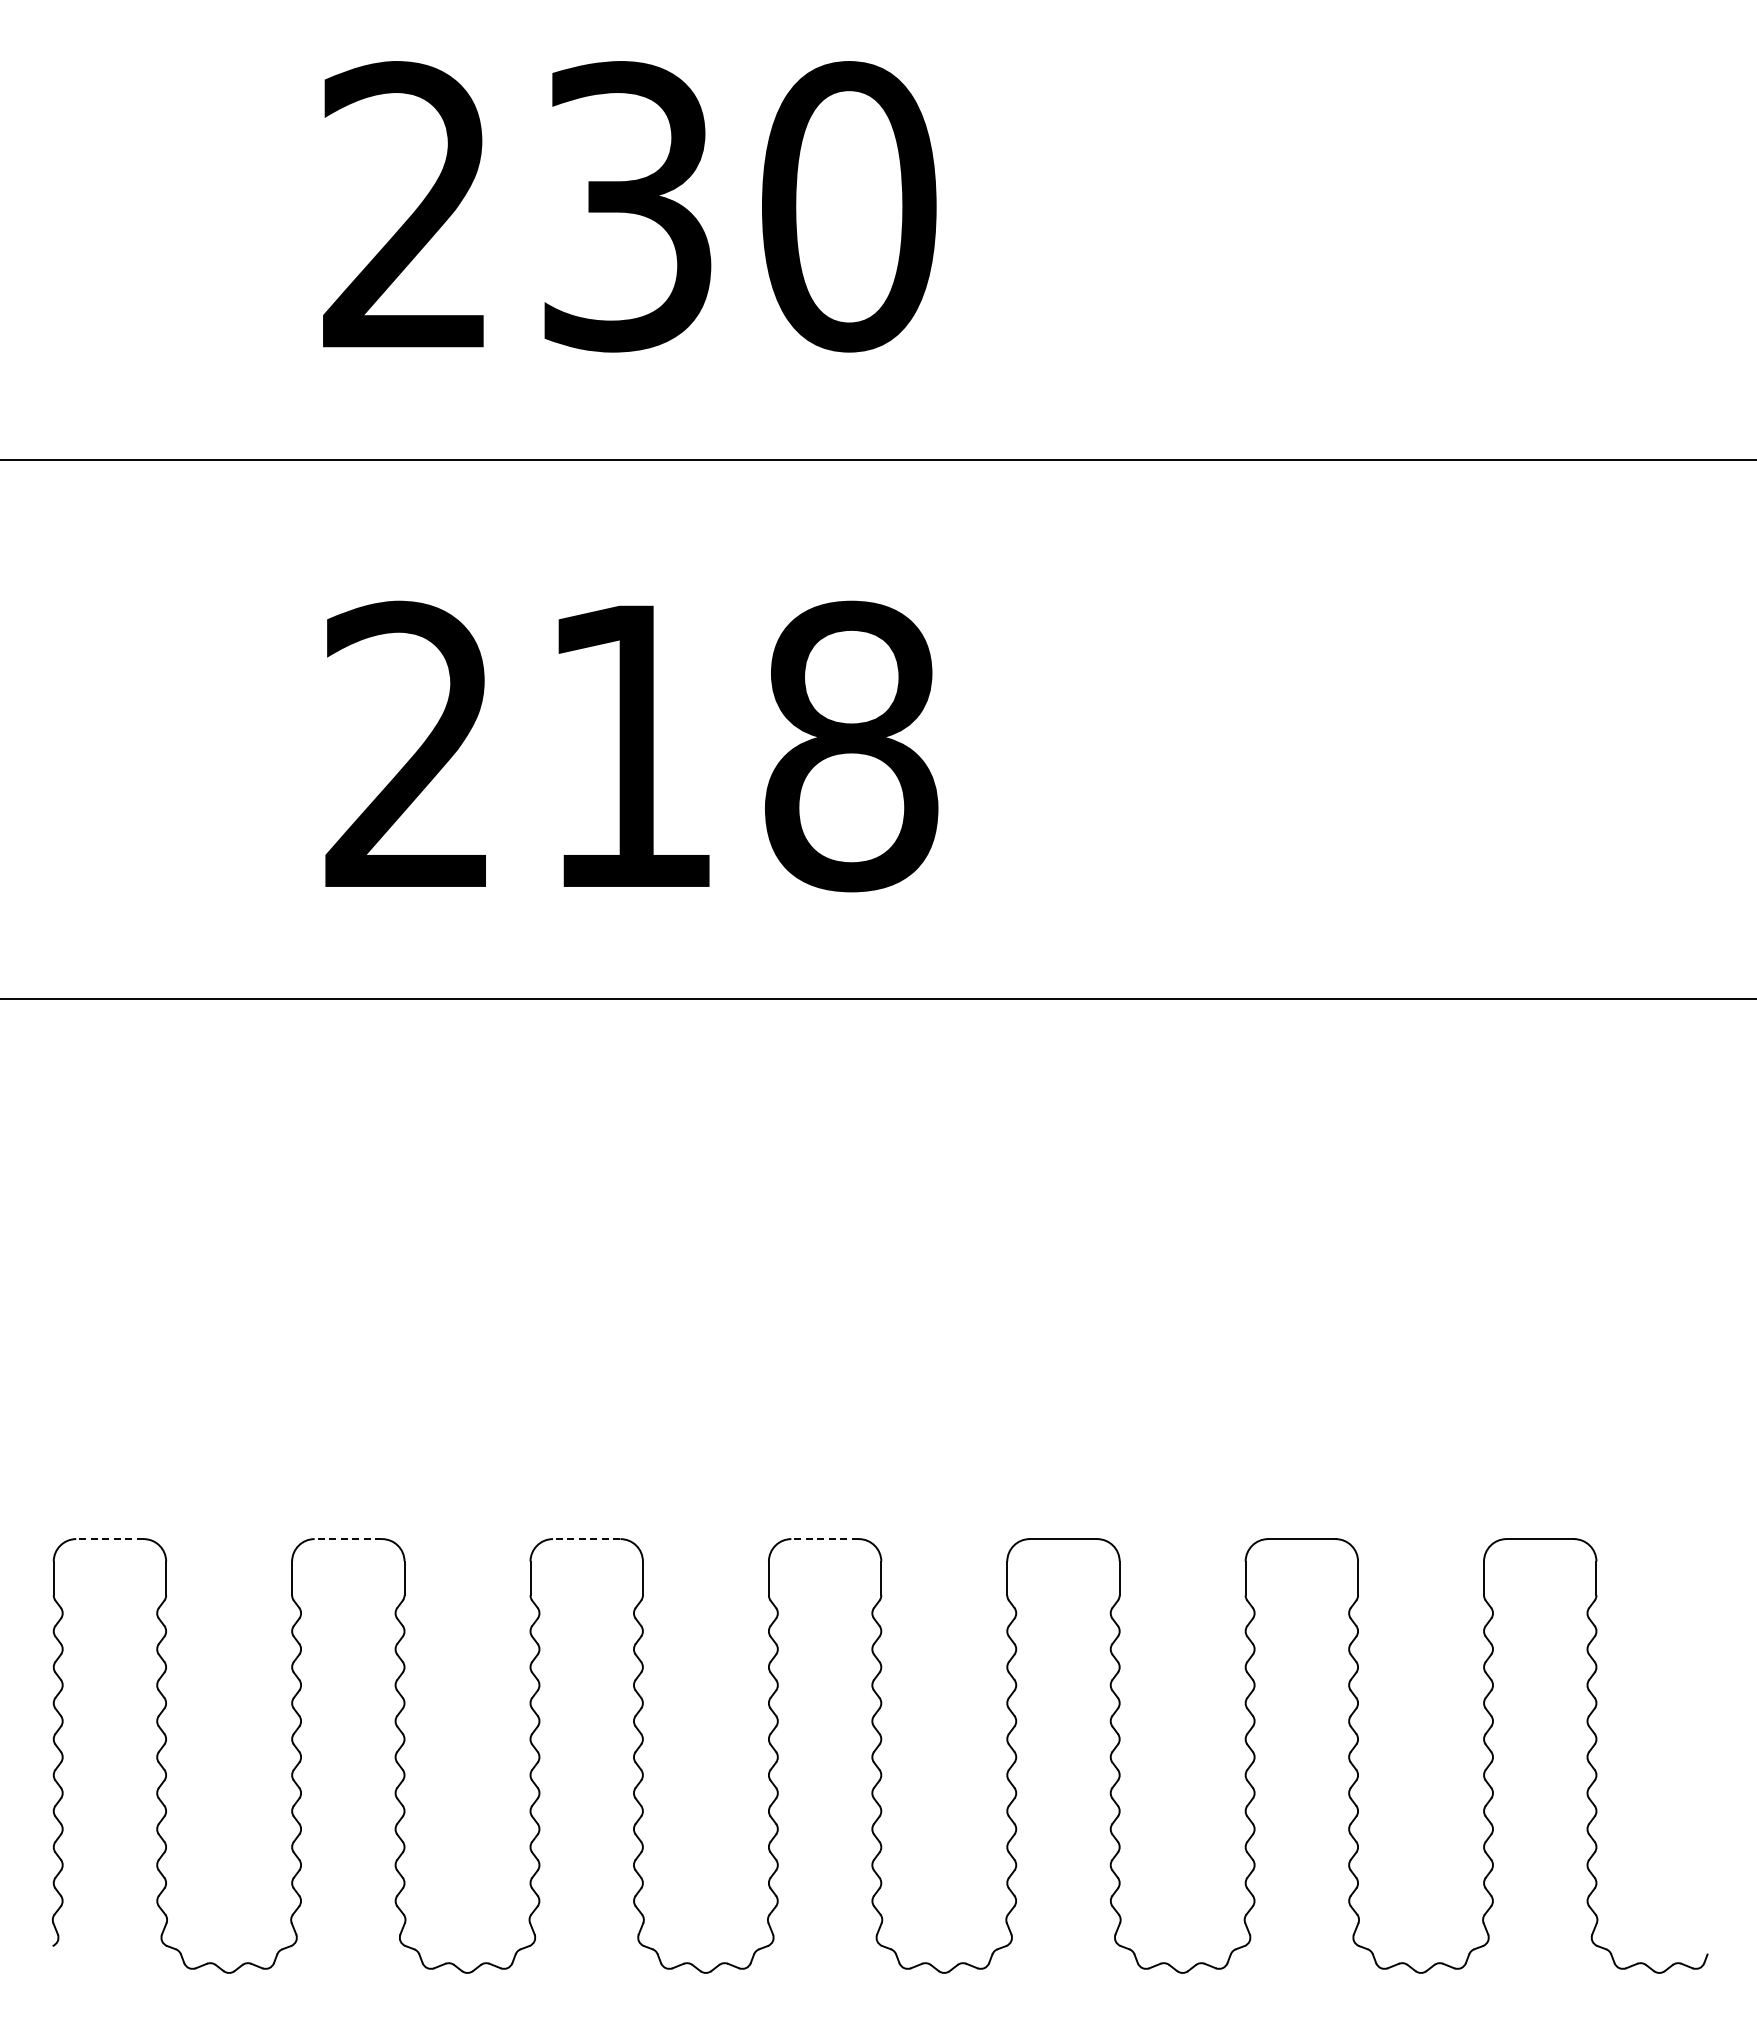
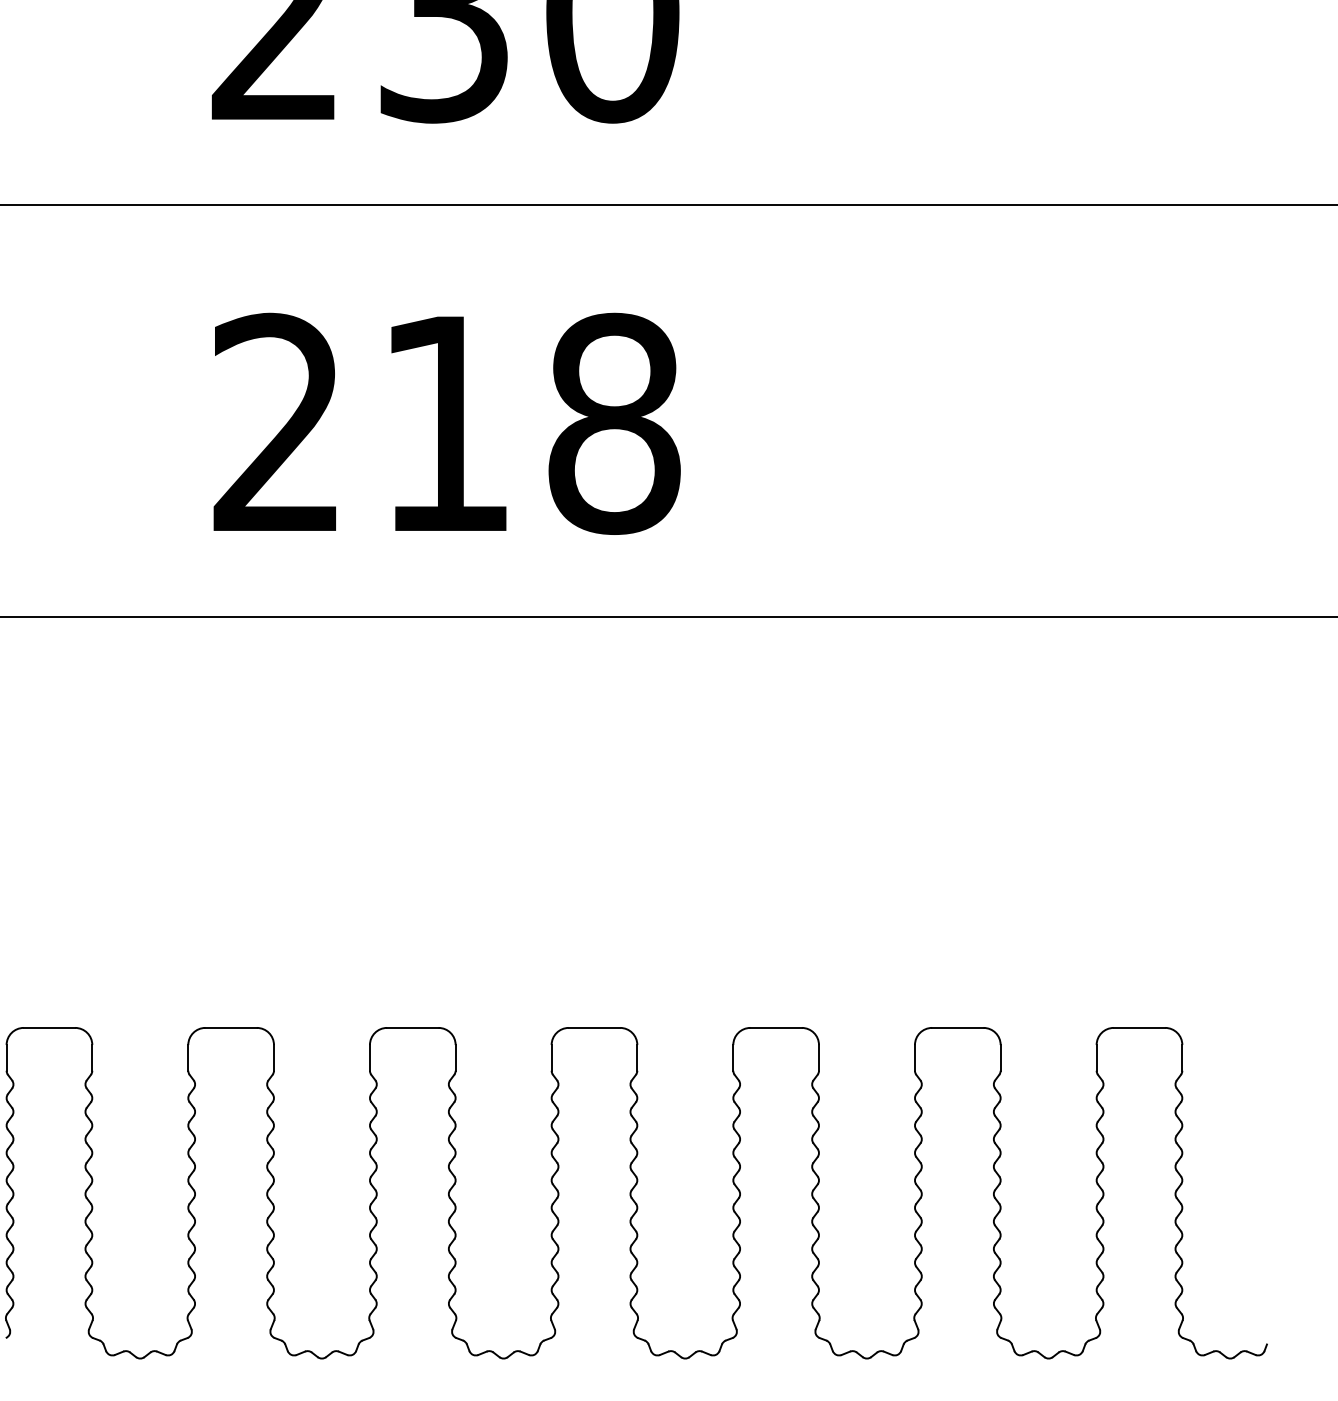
line: (109, 1539) -> (49, 1028), dashed -> solid
line: (348, 1539) -> (231, 1028), dashed -> solid
line: (586, 1539) -> (412, 1028), dashed -> solid
line: (825, 1539) -> (594, 1028), dashed -> solid

